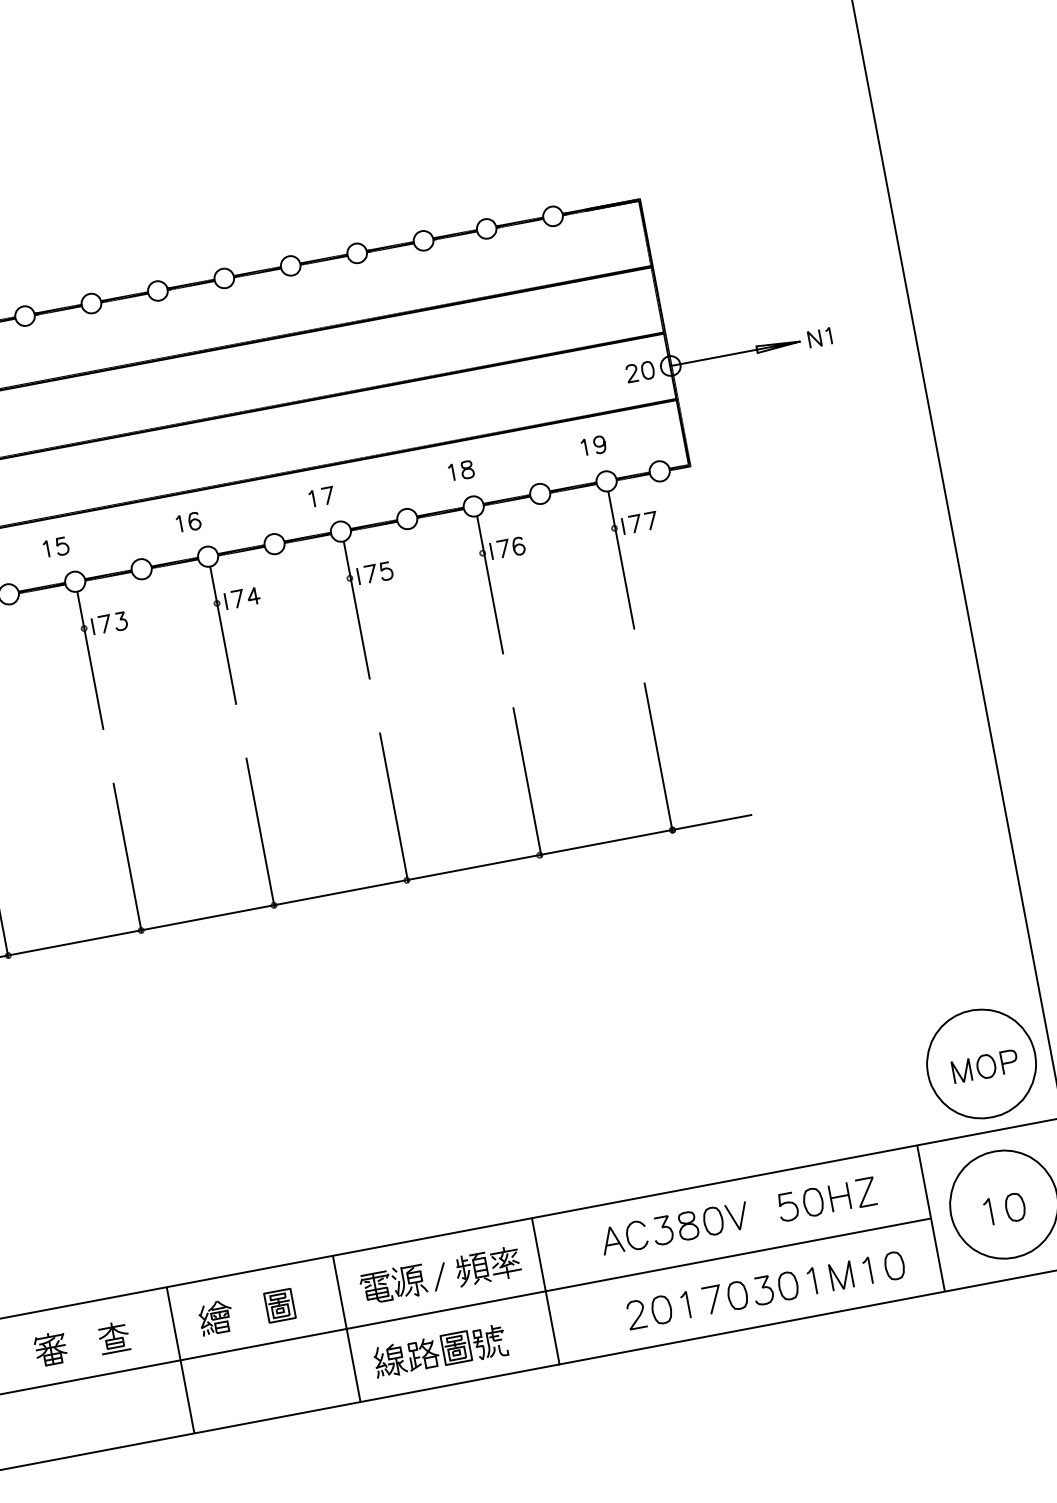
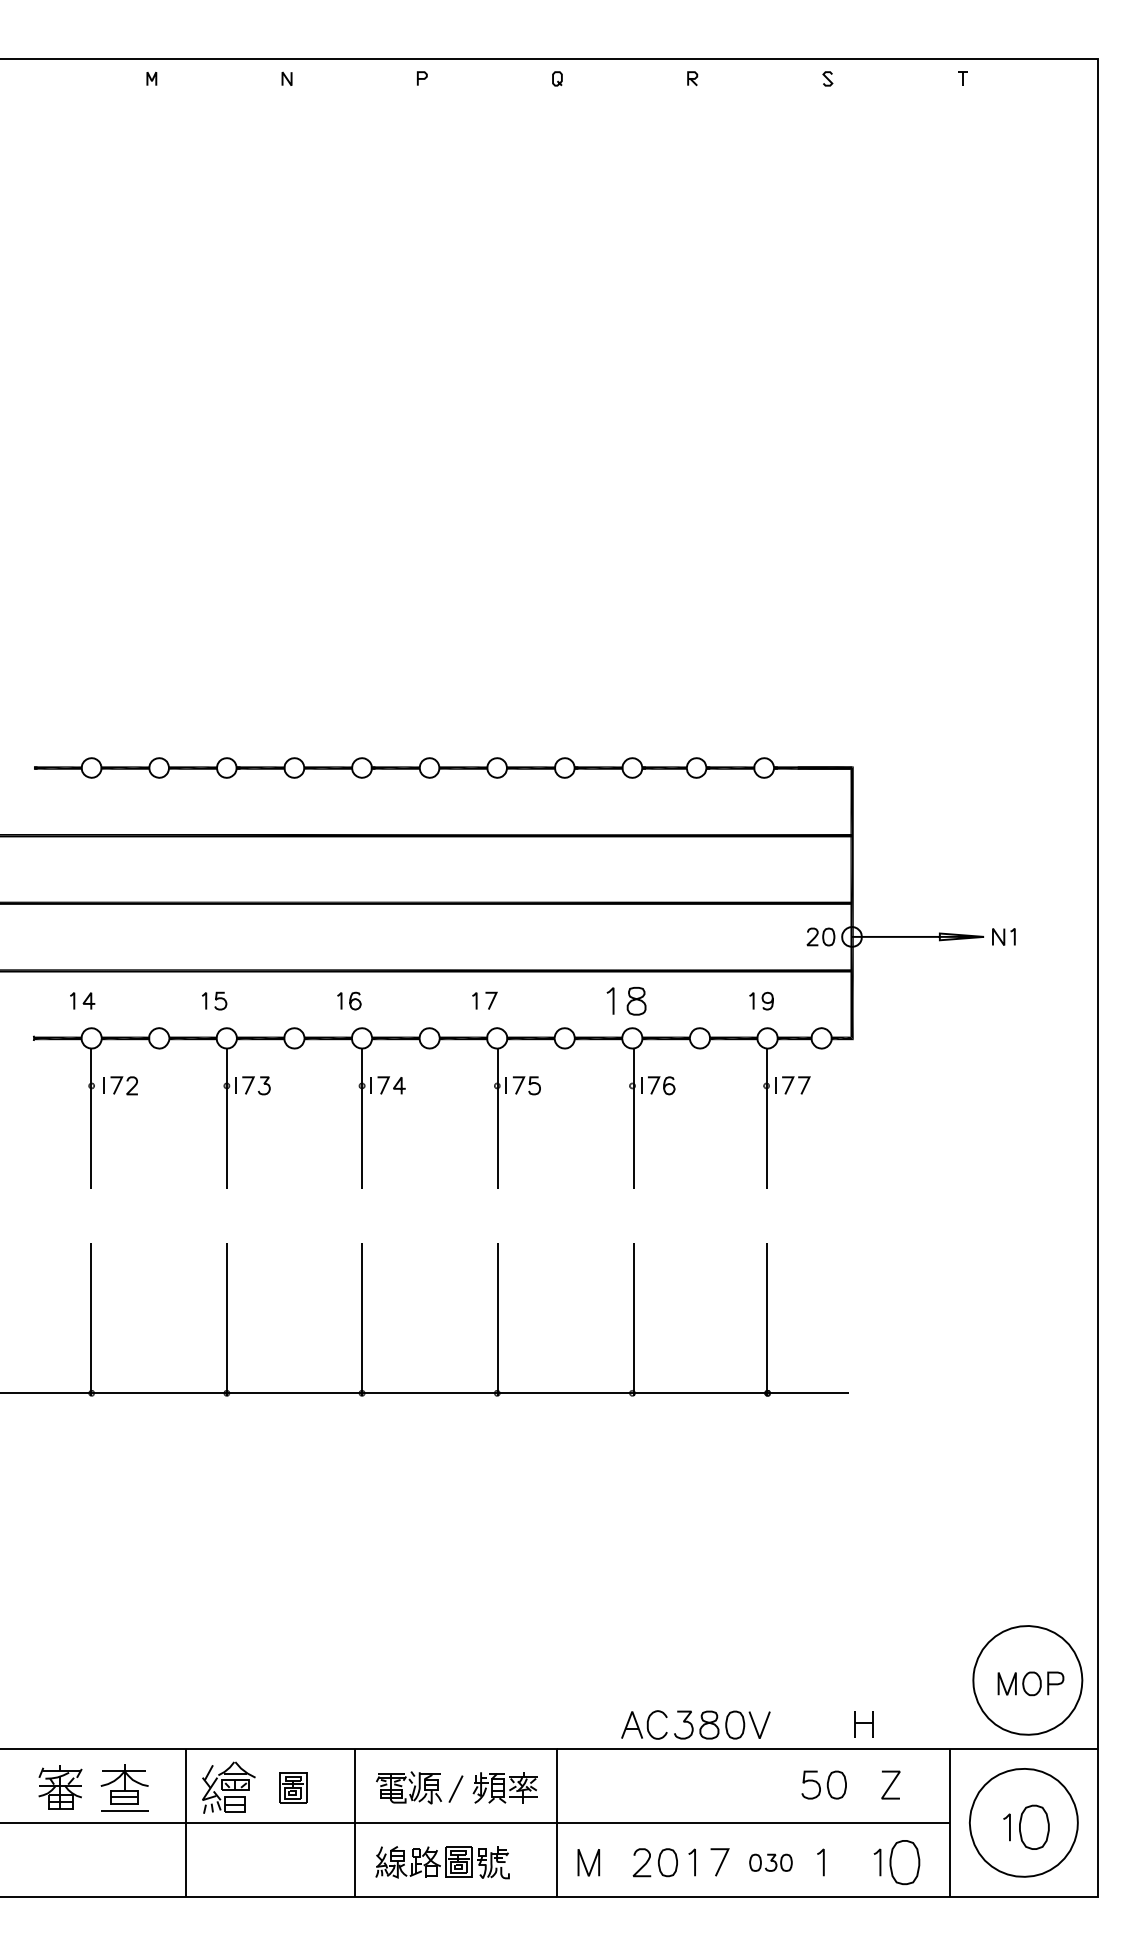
part: (460, 470) -> (626, 1000), size x1.6
part: (839, 1197) -> (863, 1724), moved
part: (1015, 1207) -> (1034, 1827), size x1.6
part: (674, 1227) -> (695, 1724), moved
part: (894, 1265) -> (904, 1862), size x1.6
line: (838, 1278) -> (585, 1864), moved
part: (762, 1290) -> (770, 1862), size x0.6
part: (215, 1317) -> (228, 1787), size x1.6
part: (113, 1337) -> (124, 1788), size x1.6
part: (50, 1348) -> (60, 1787), size x1.4

